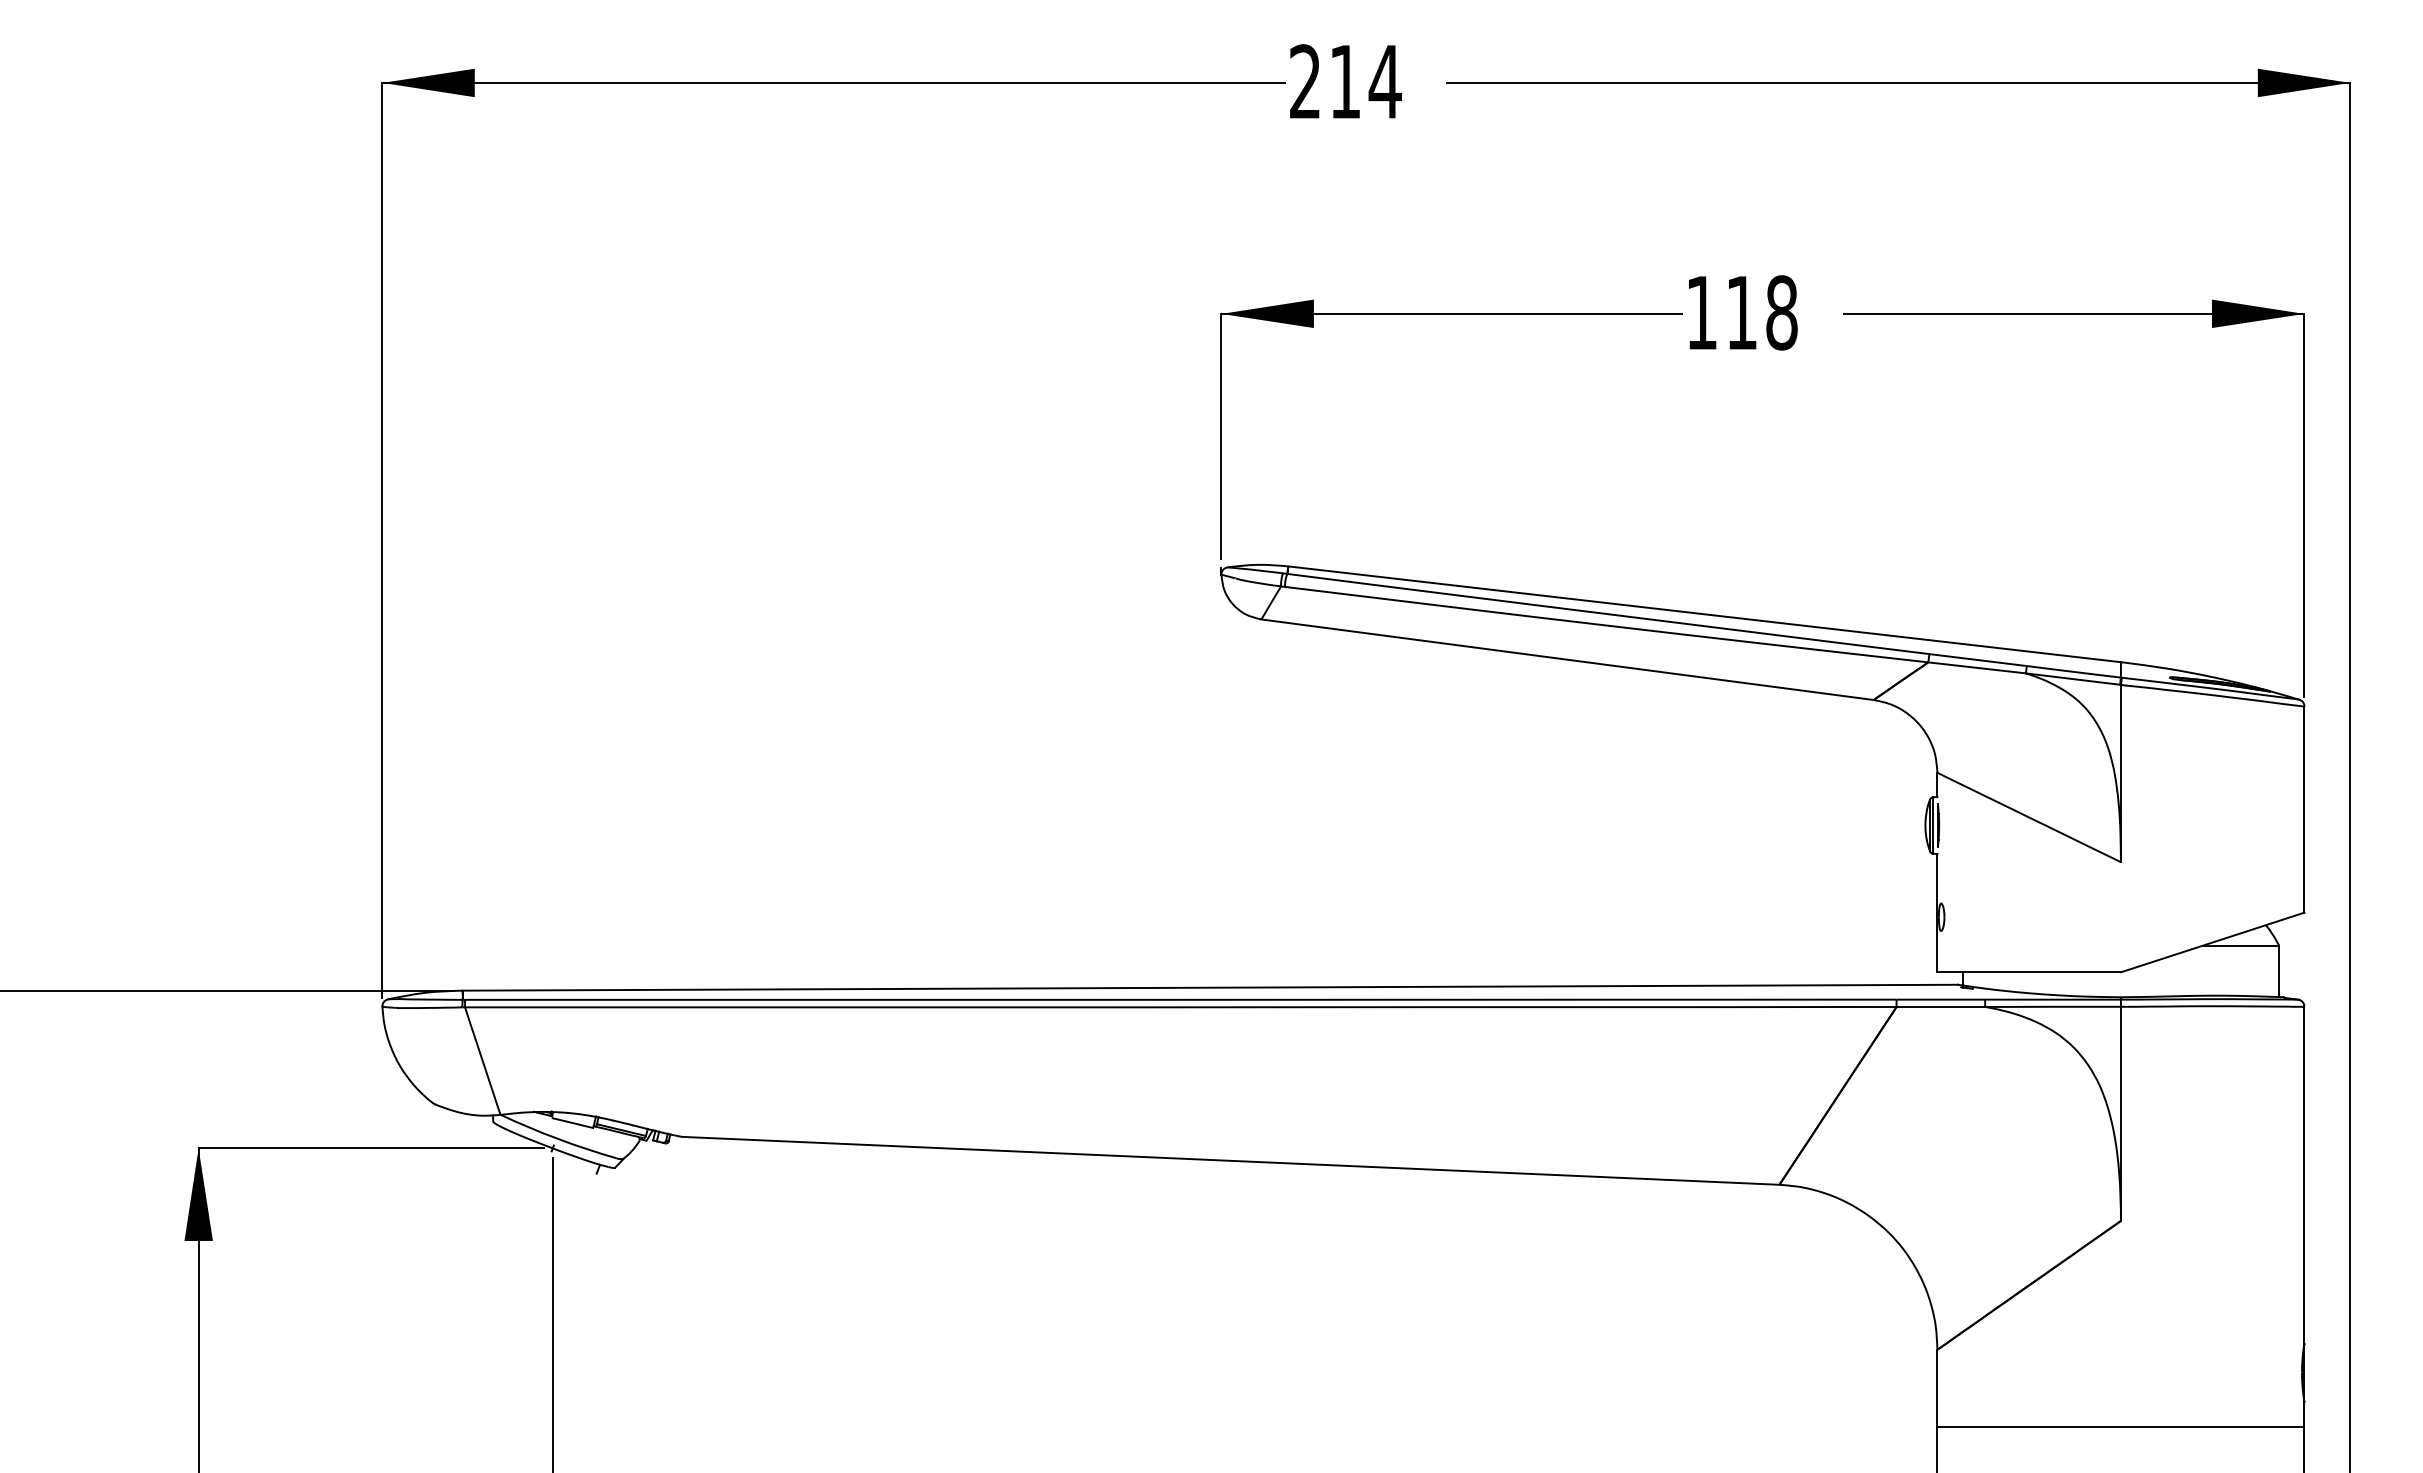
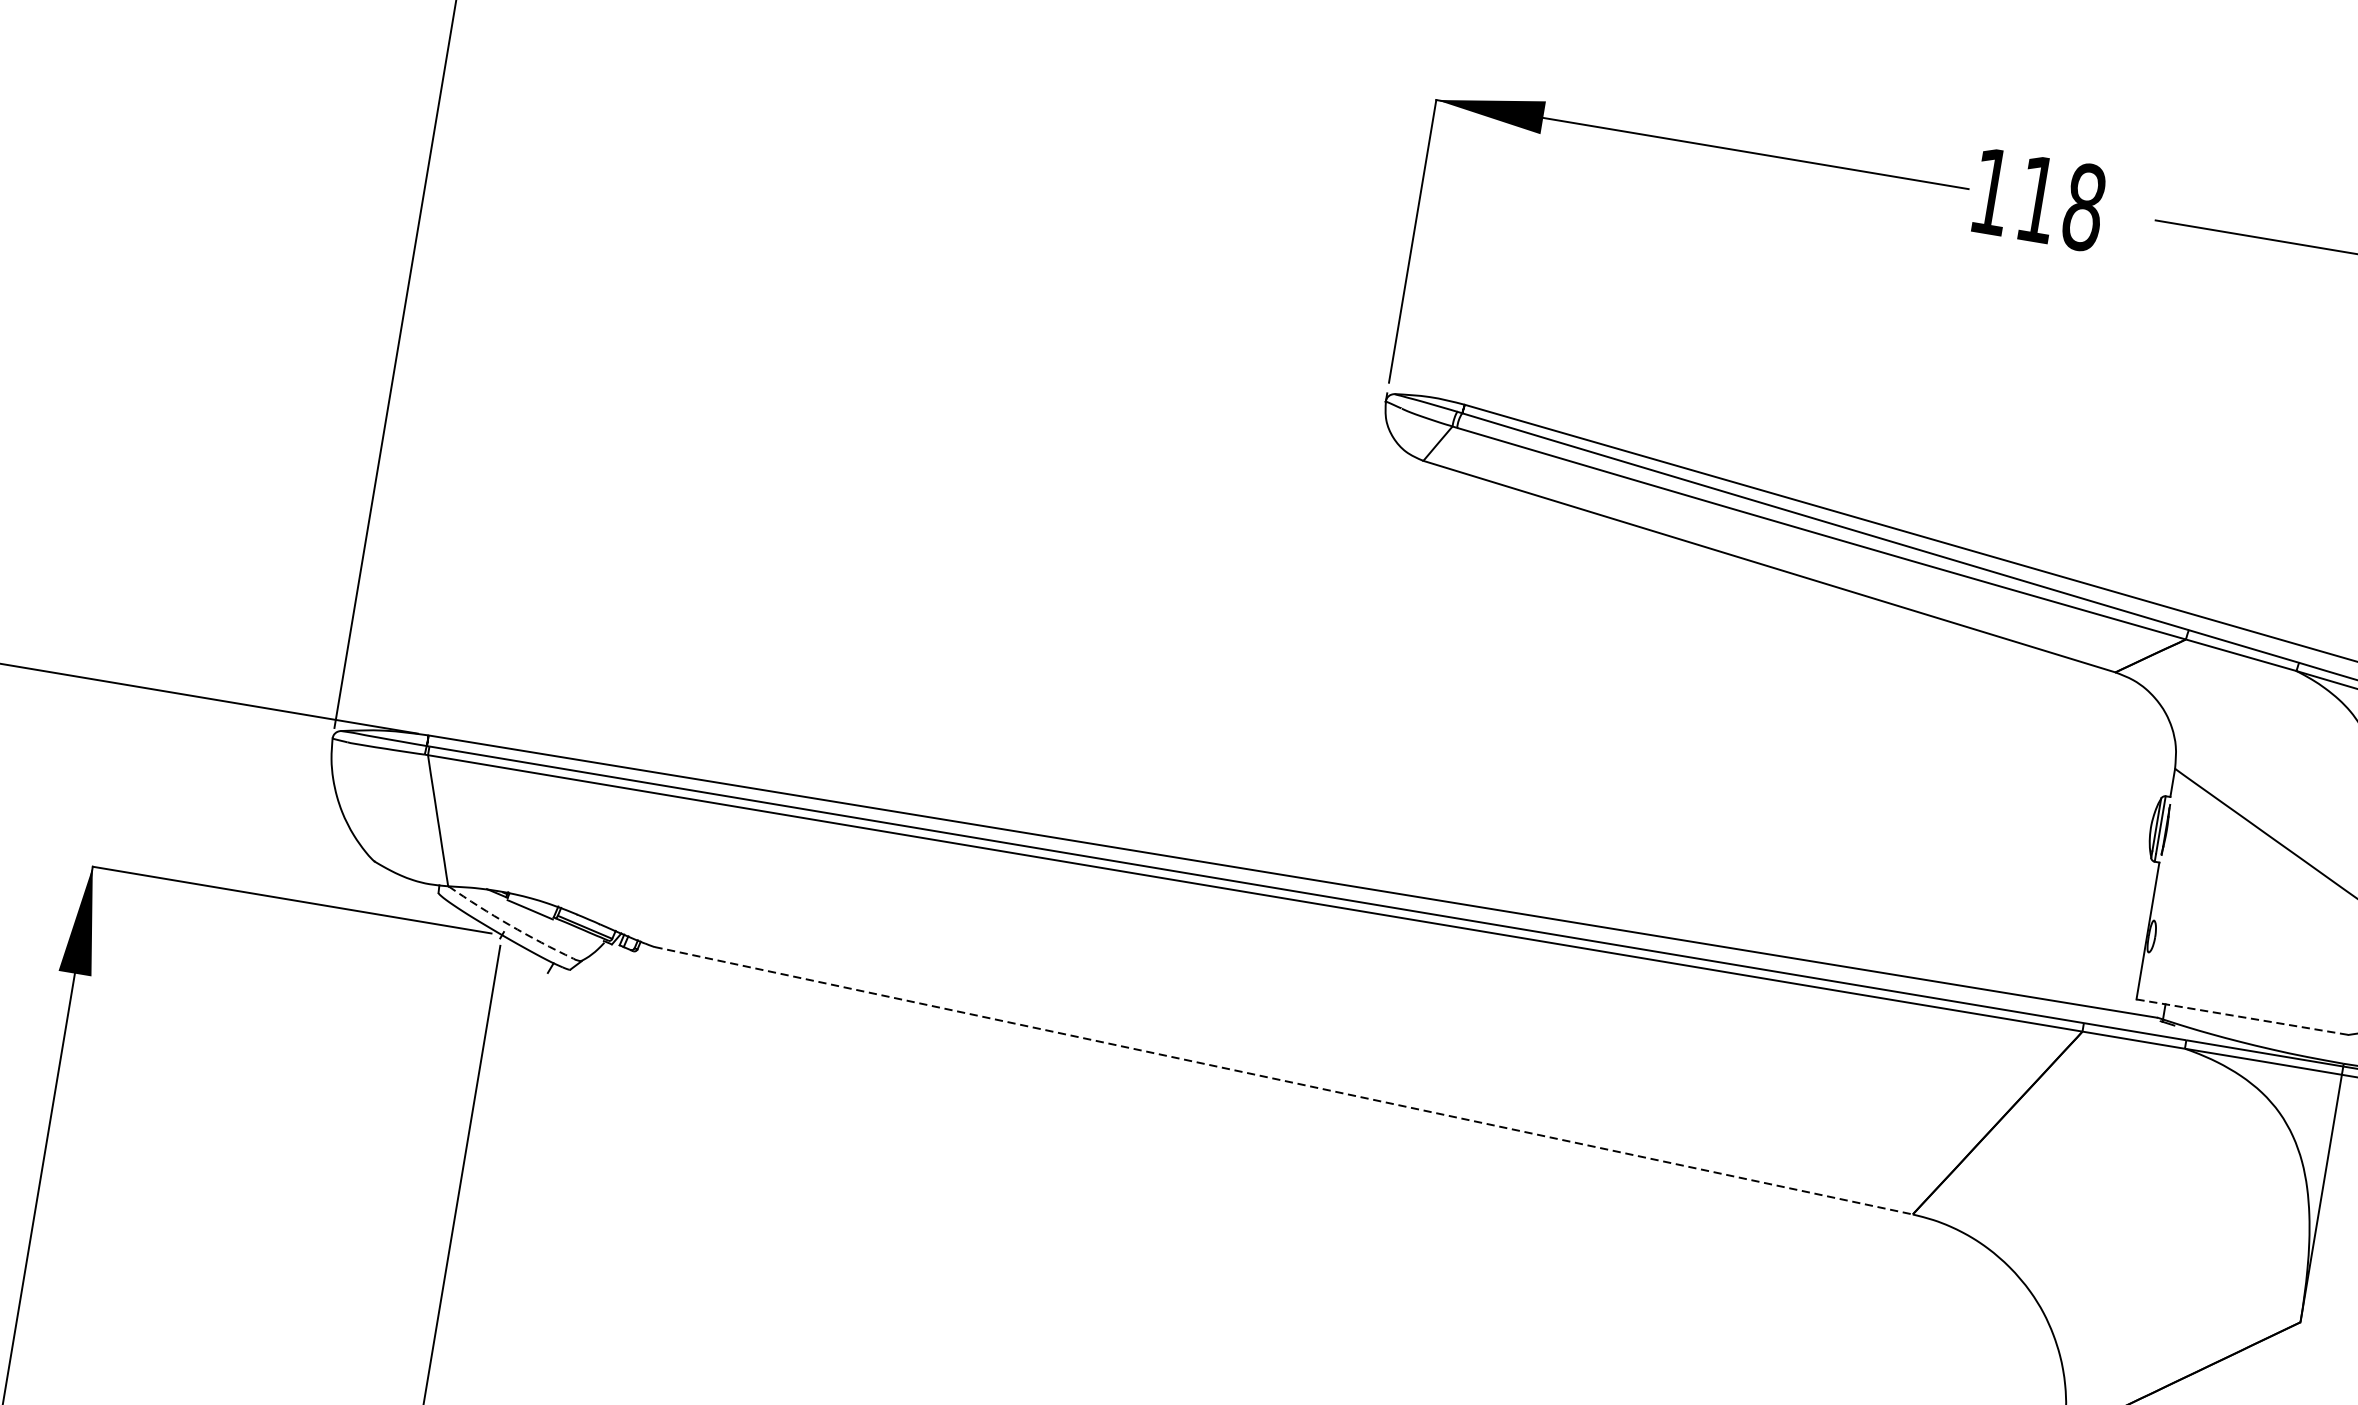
line: (2029, 972) -> (2242, 1017), solid -> dashed
arc: (557, 1138) -> (509, 924), solid -> dashed
line: (1231, 1160) -> (1284, 1080), solid -> dashed

